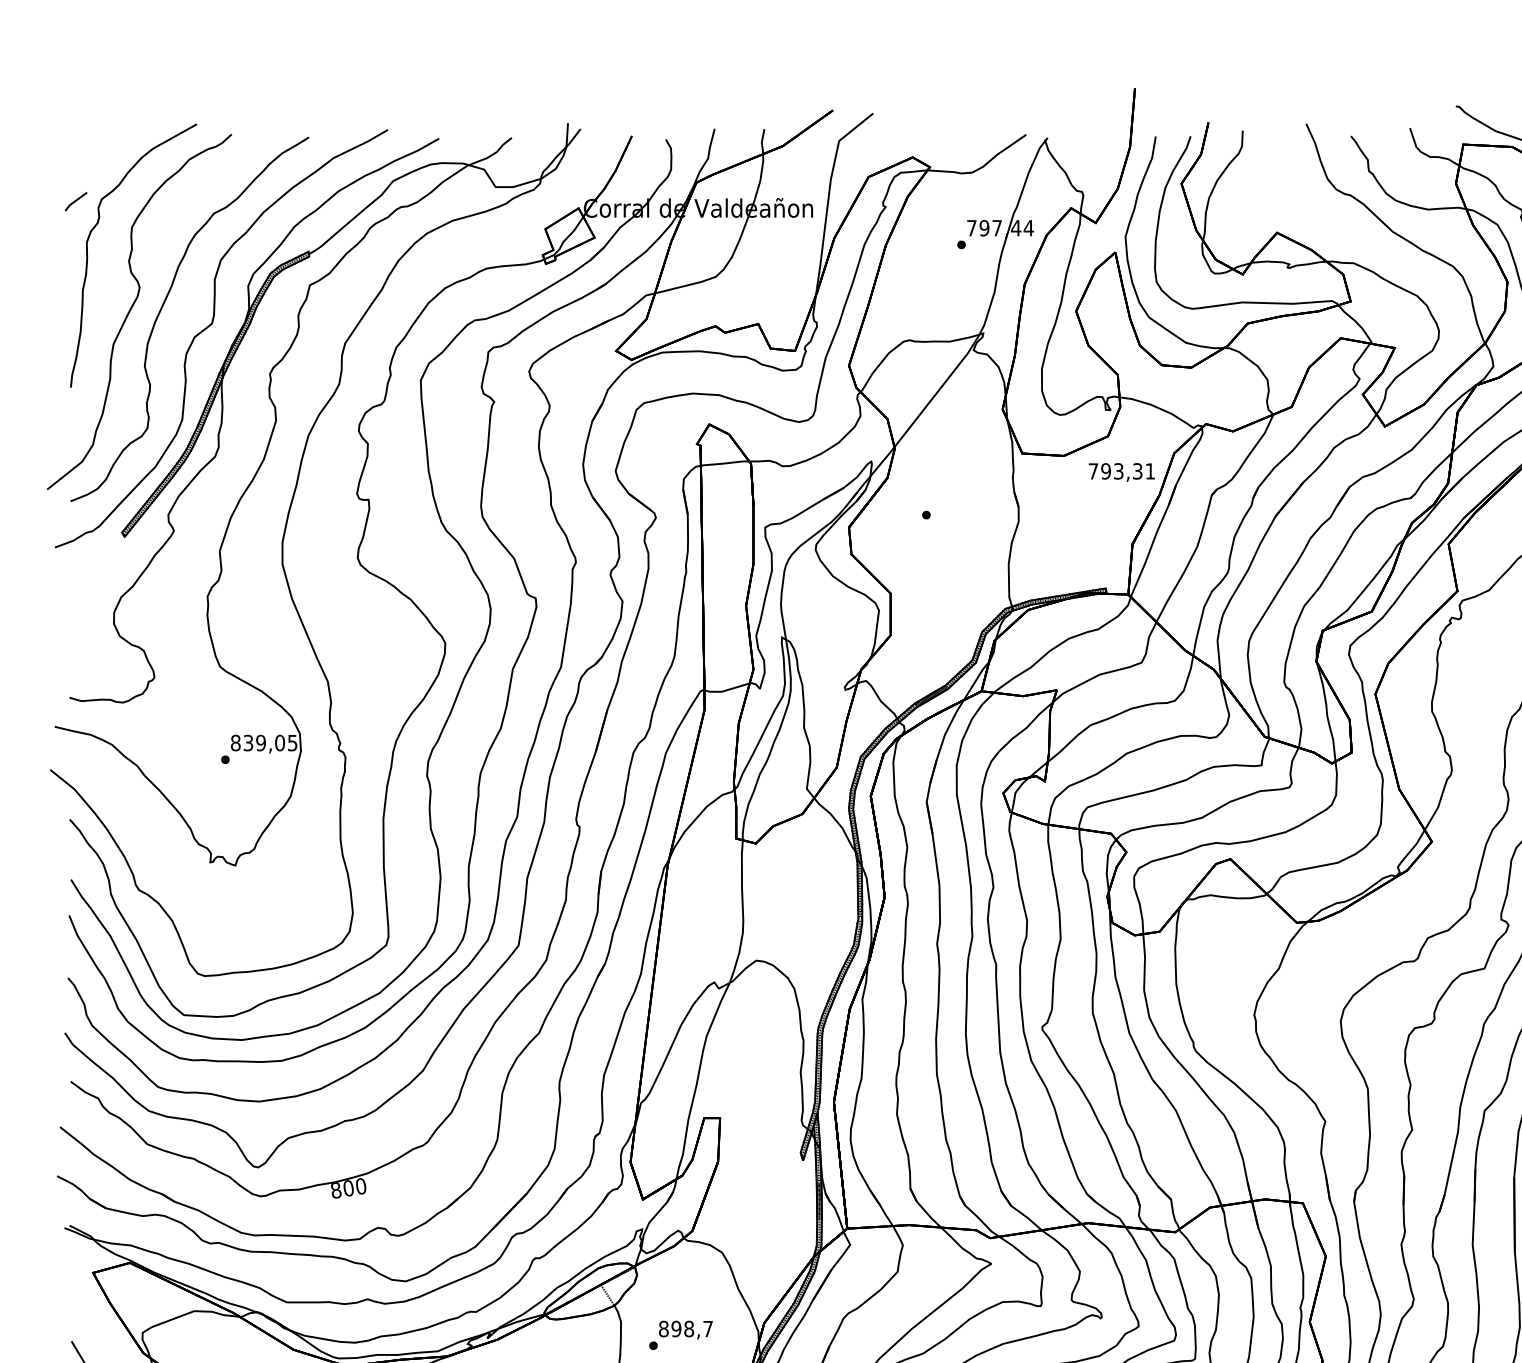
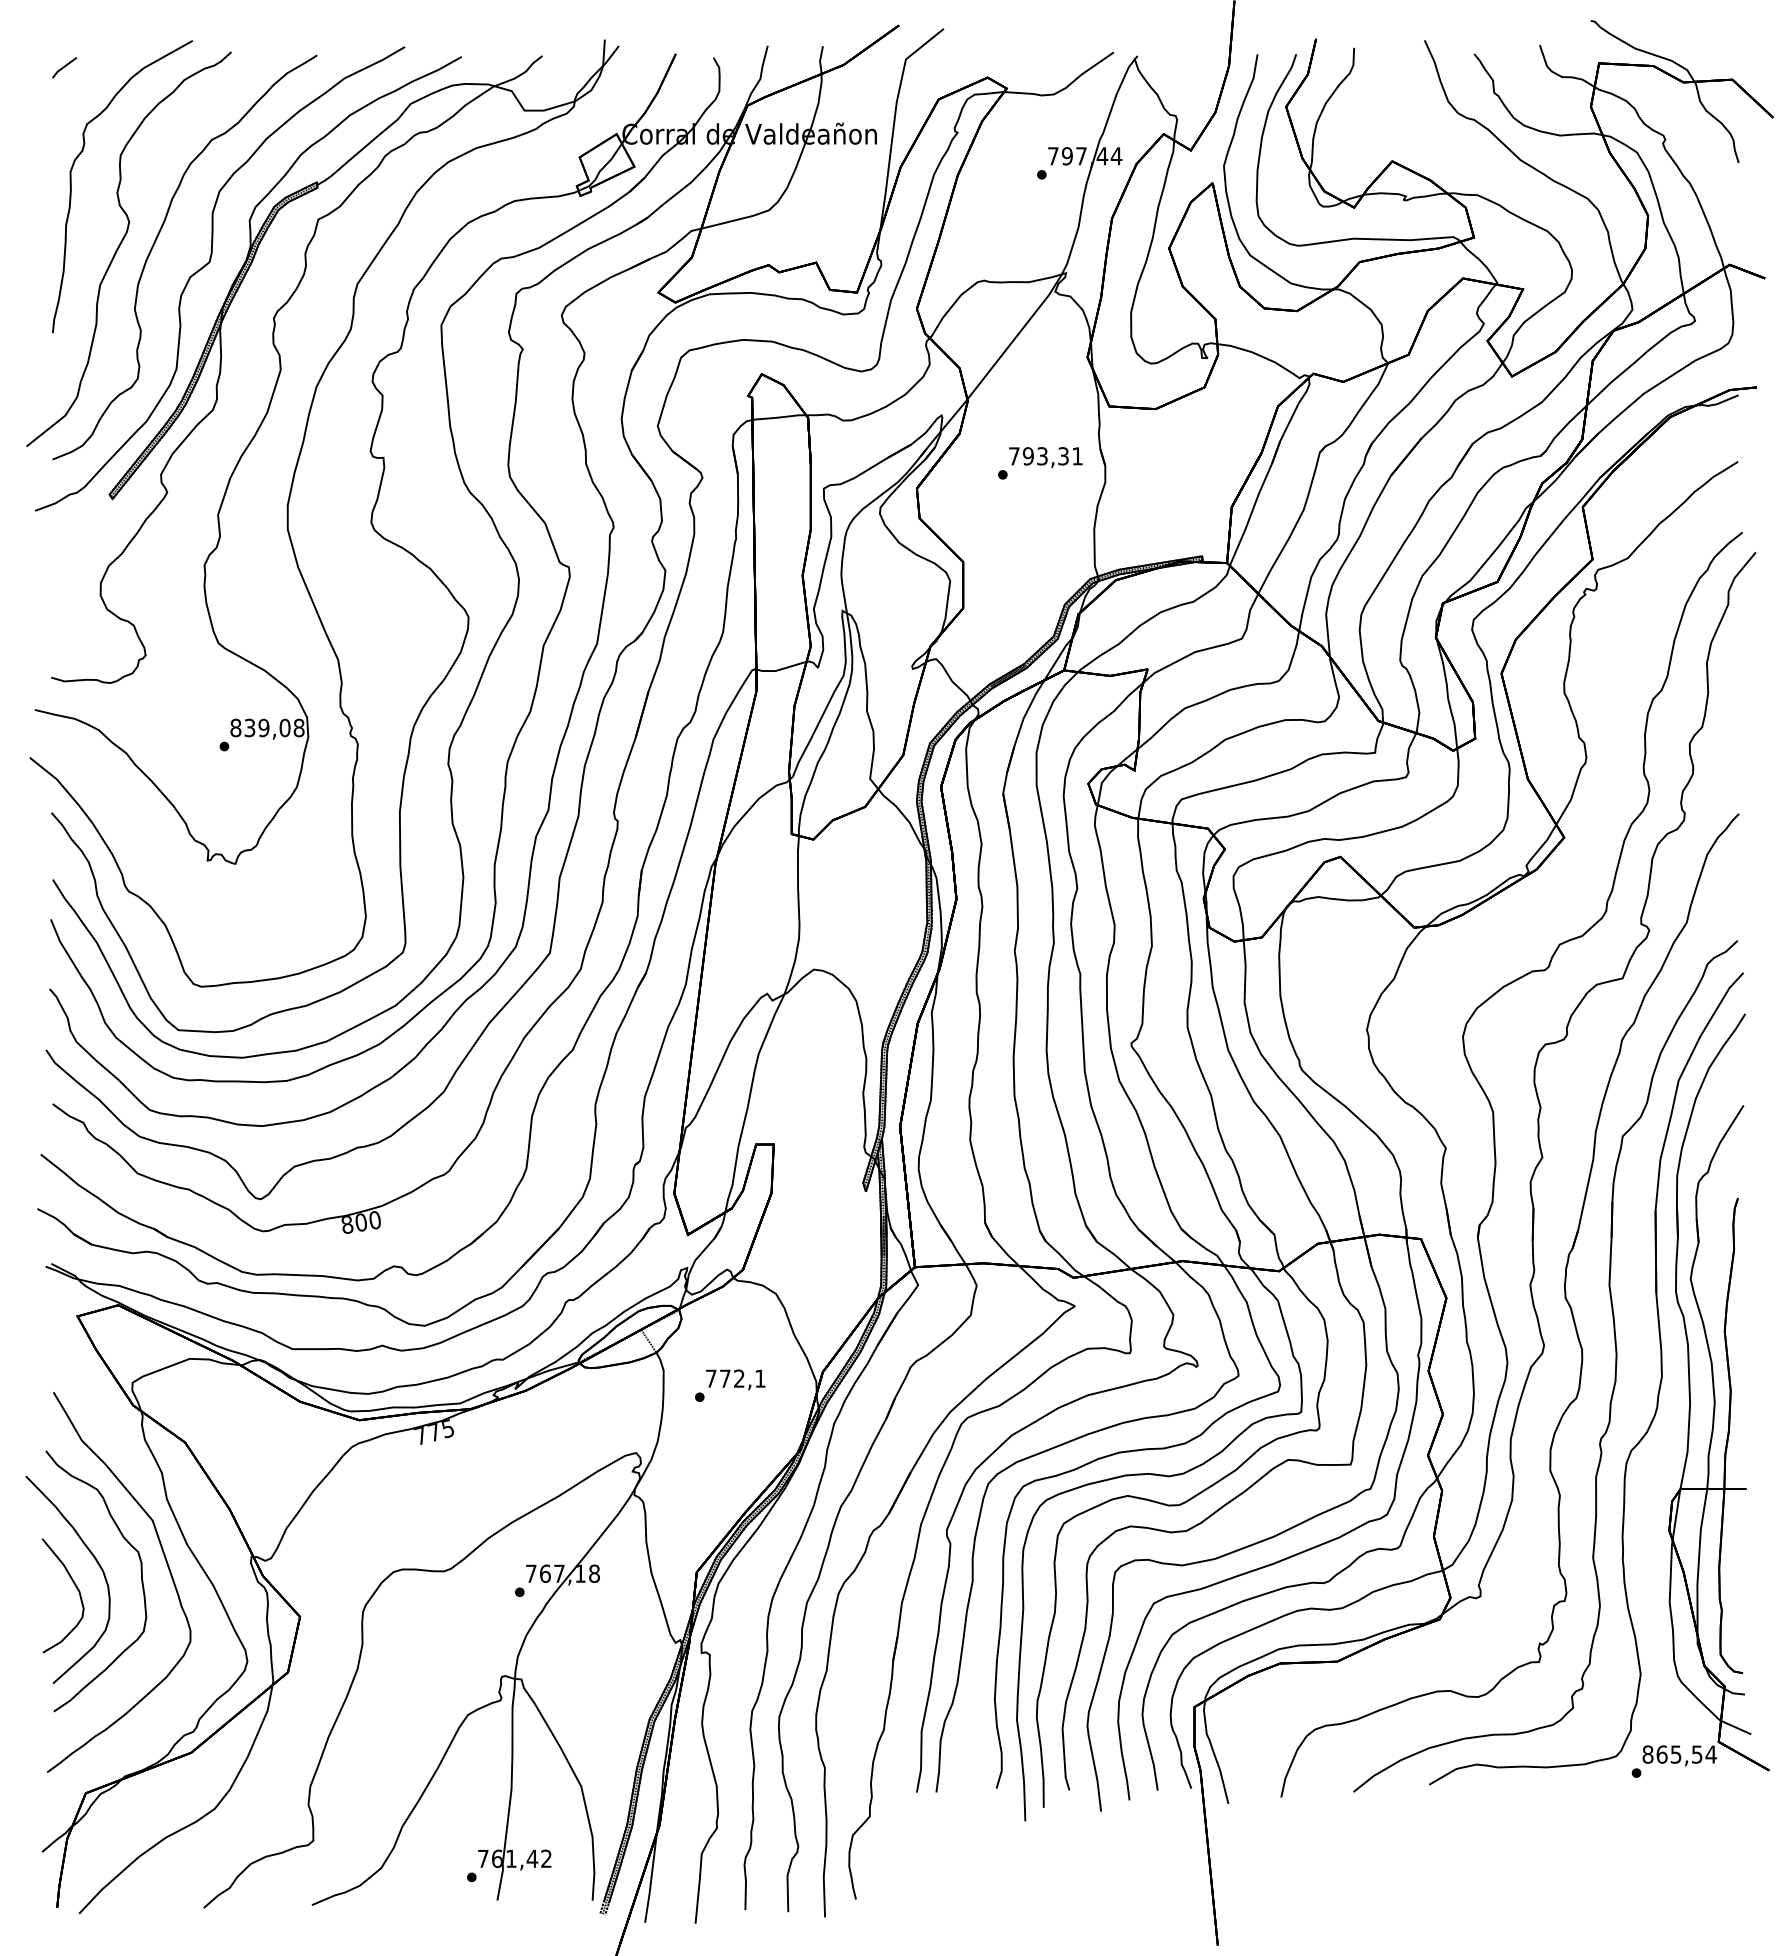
line: (76, 201) -> (64, 67), moved
text: (1121, 472) -> (1045, 457), moved
text: (292, 742) -> (298, 727), 839,05 -> 839,08
text: (685, 1328) -> (735, 1378), 898,7 -> 772,1

